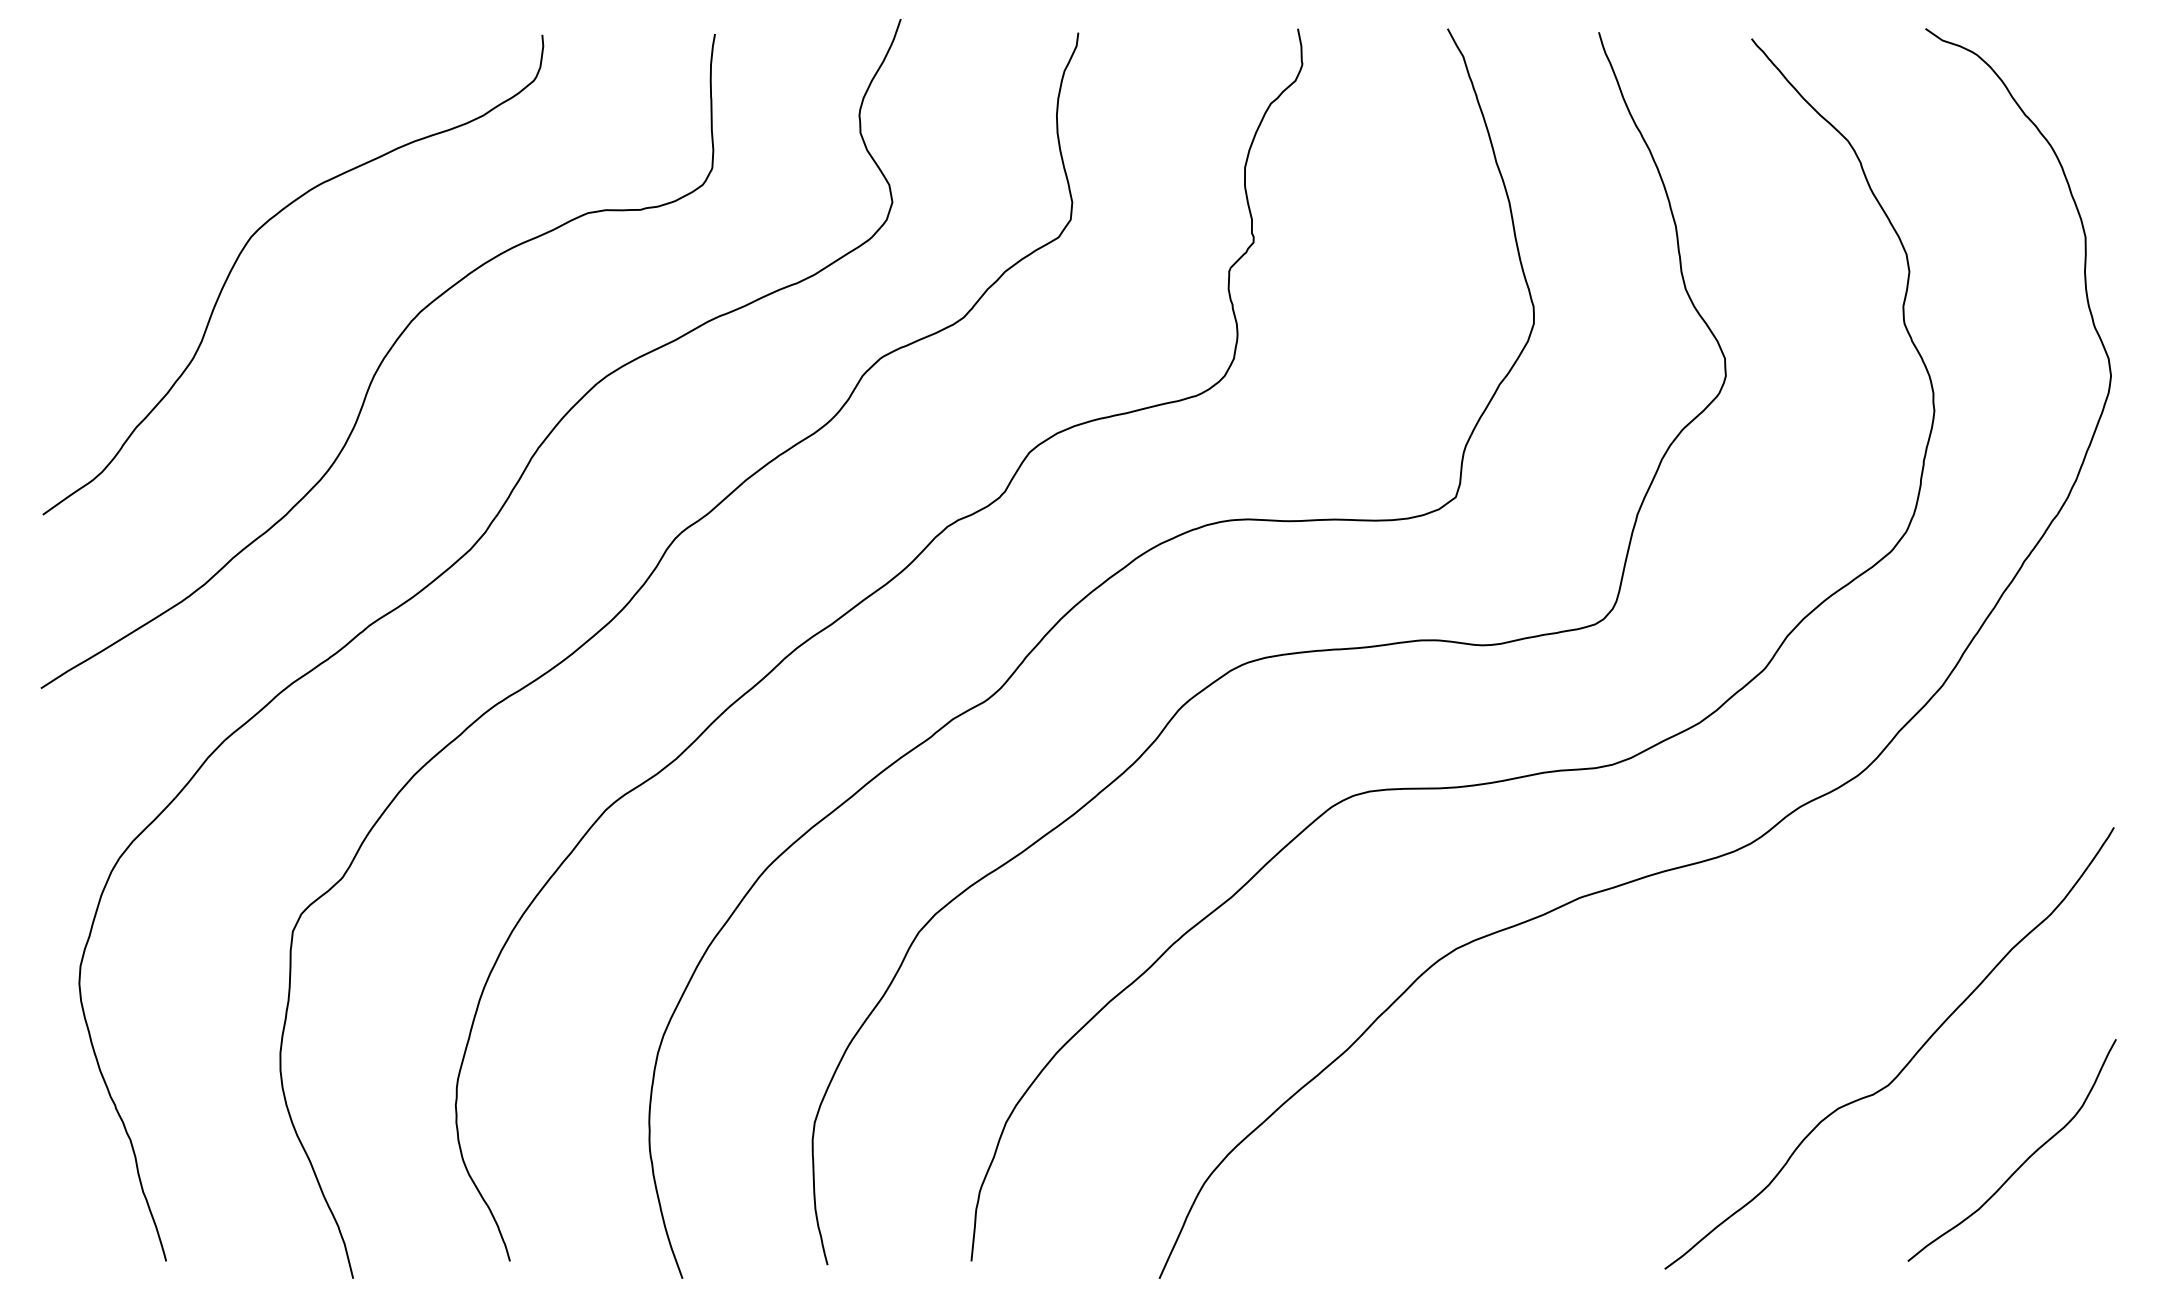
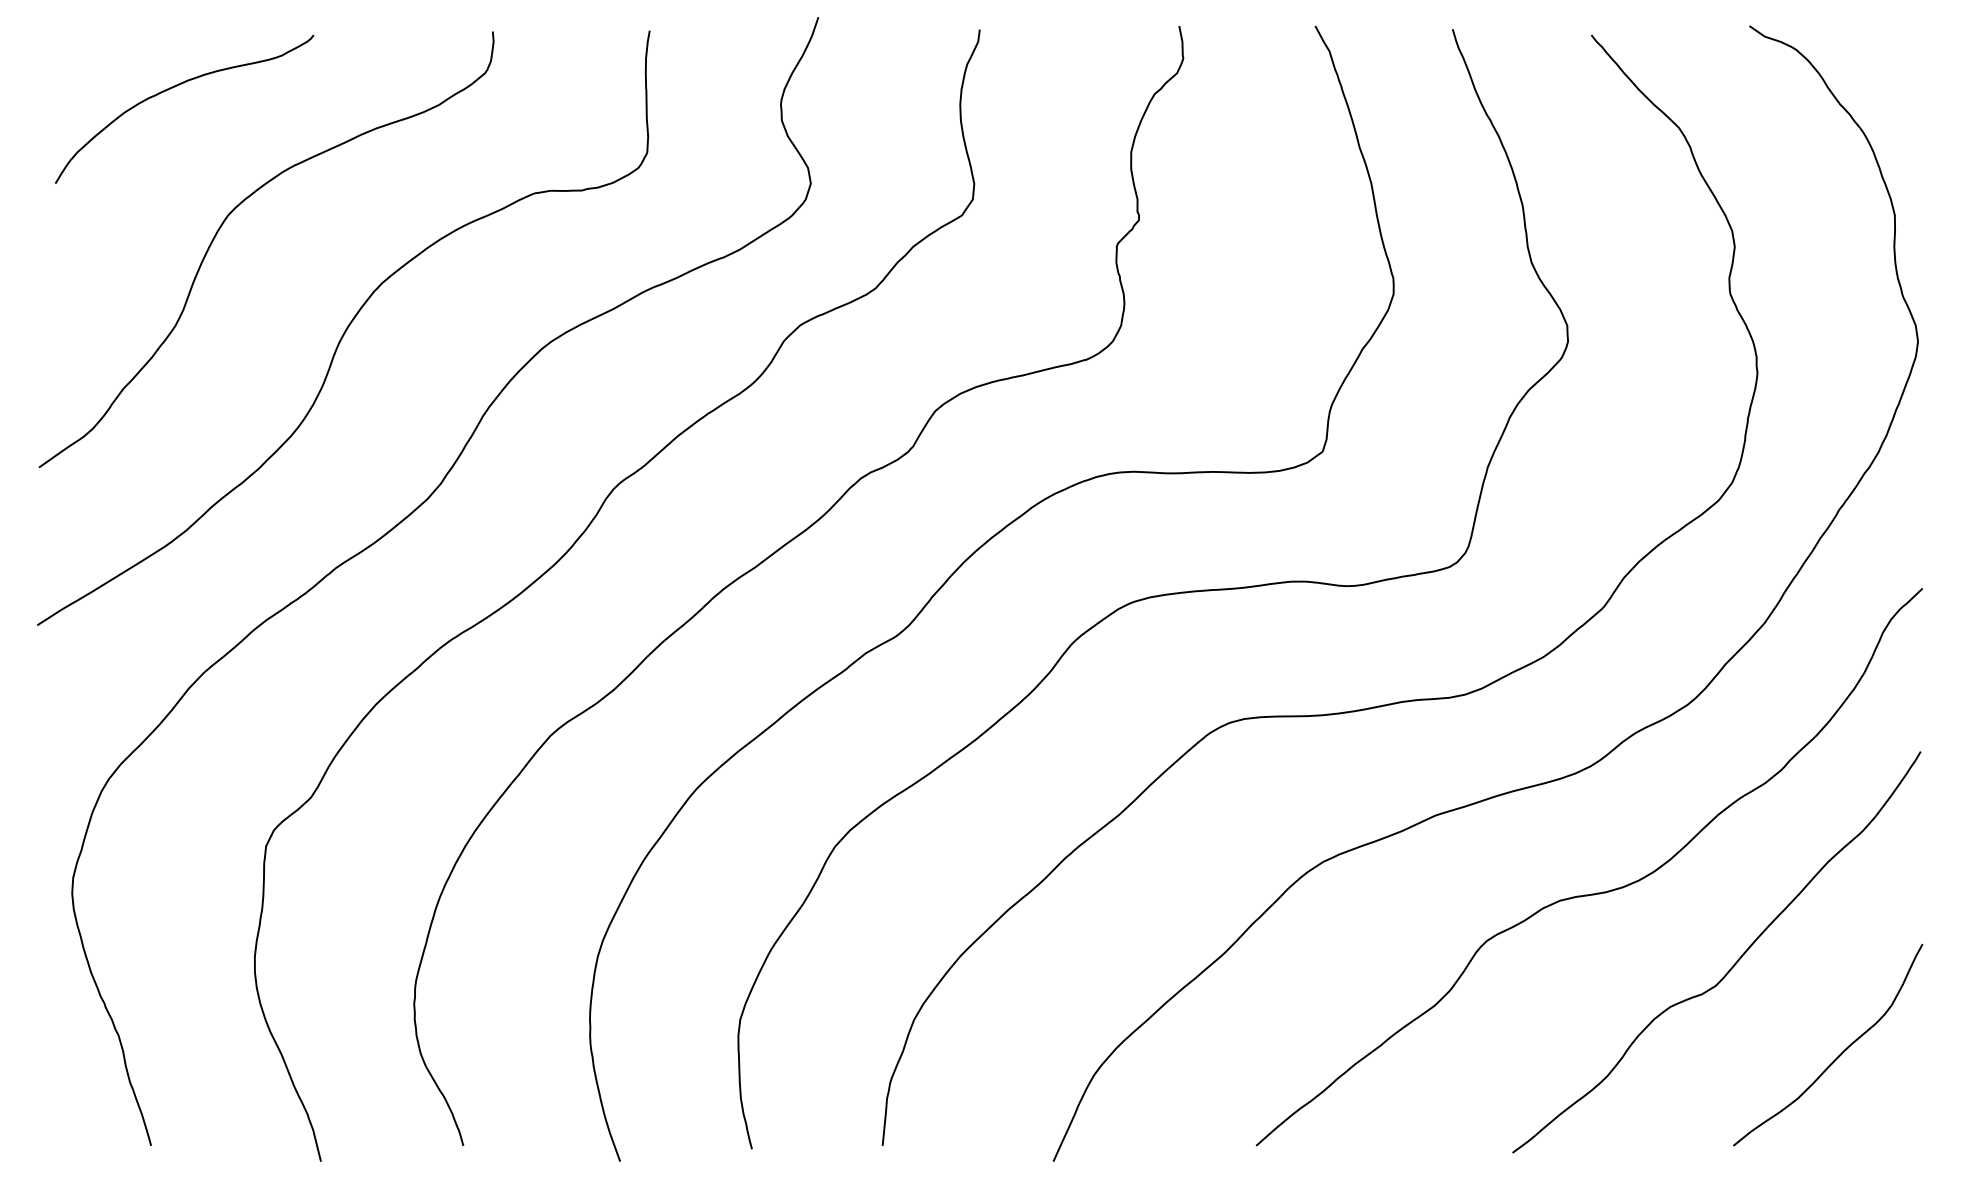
curve: (193, 96) -> (175, 87), added
curve: (1751, 983) -> (1591, 893), added

